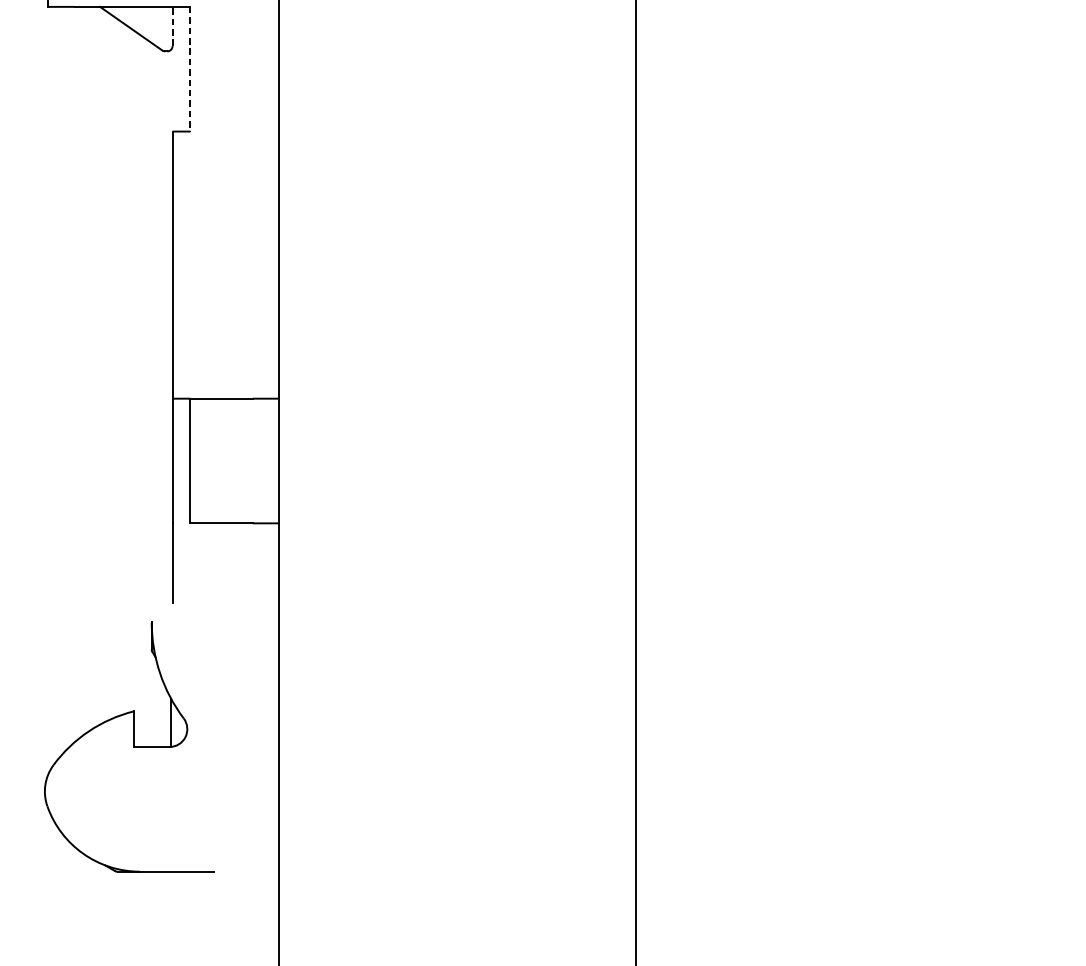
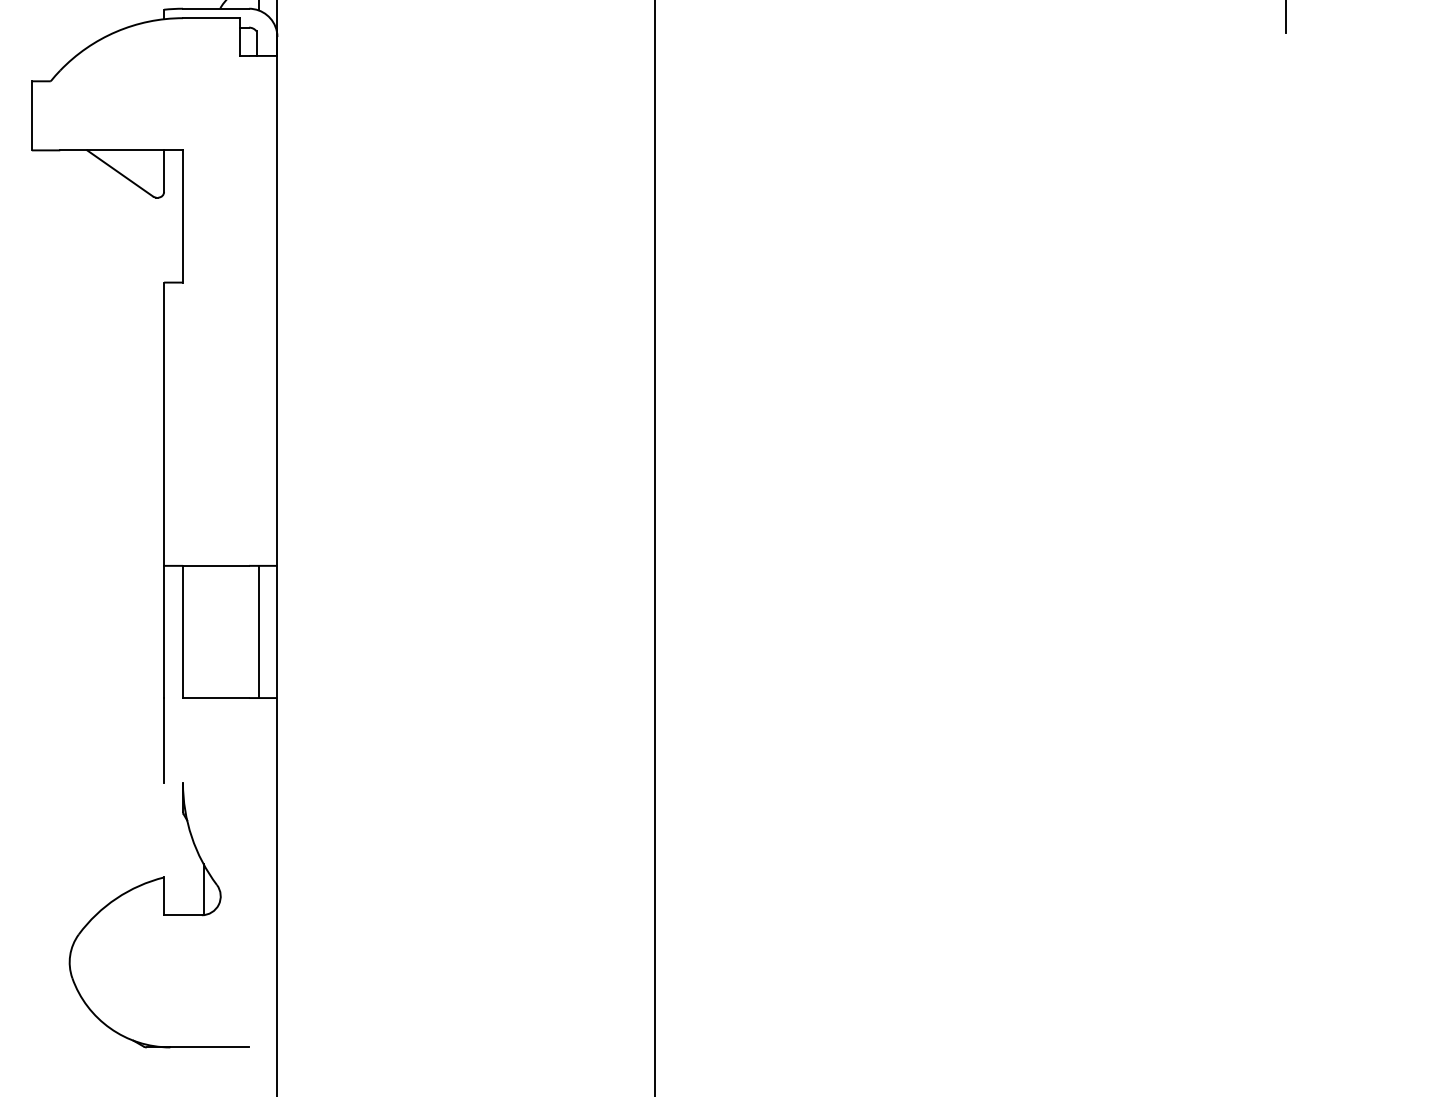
line: (172, 26) -> (164, 171), dashed -> solid
line: (190, 69) -> (183, 216), dashed -> solid
line: (261, 460) -> (258, 631), added
part: (128, 747) -> (158, 915), moved

